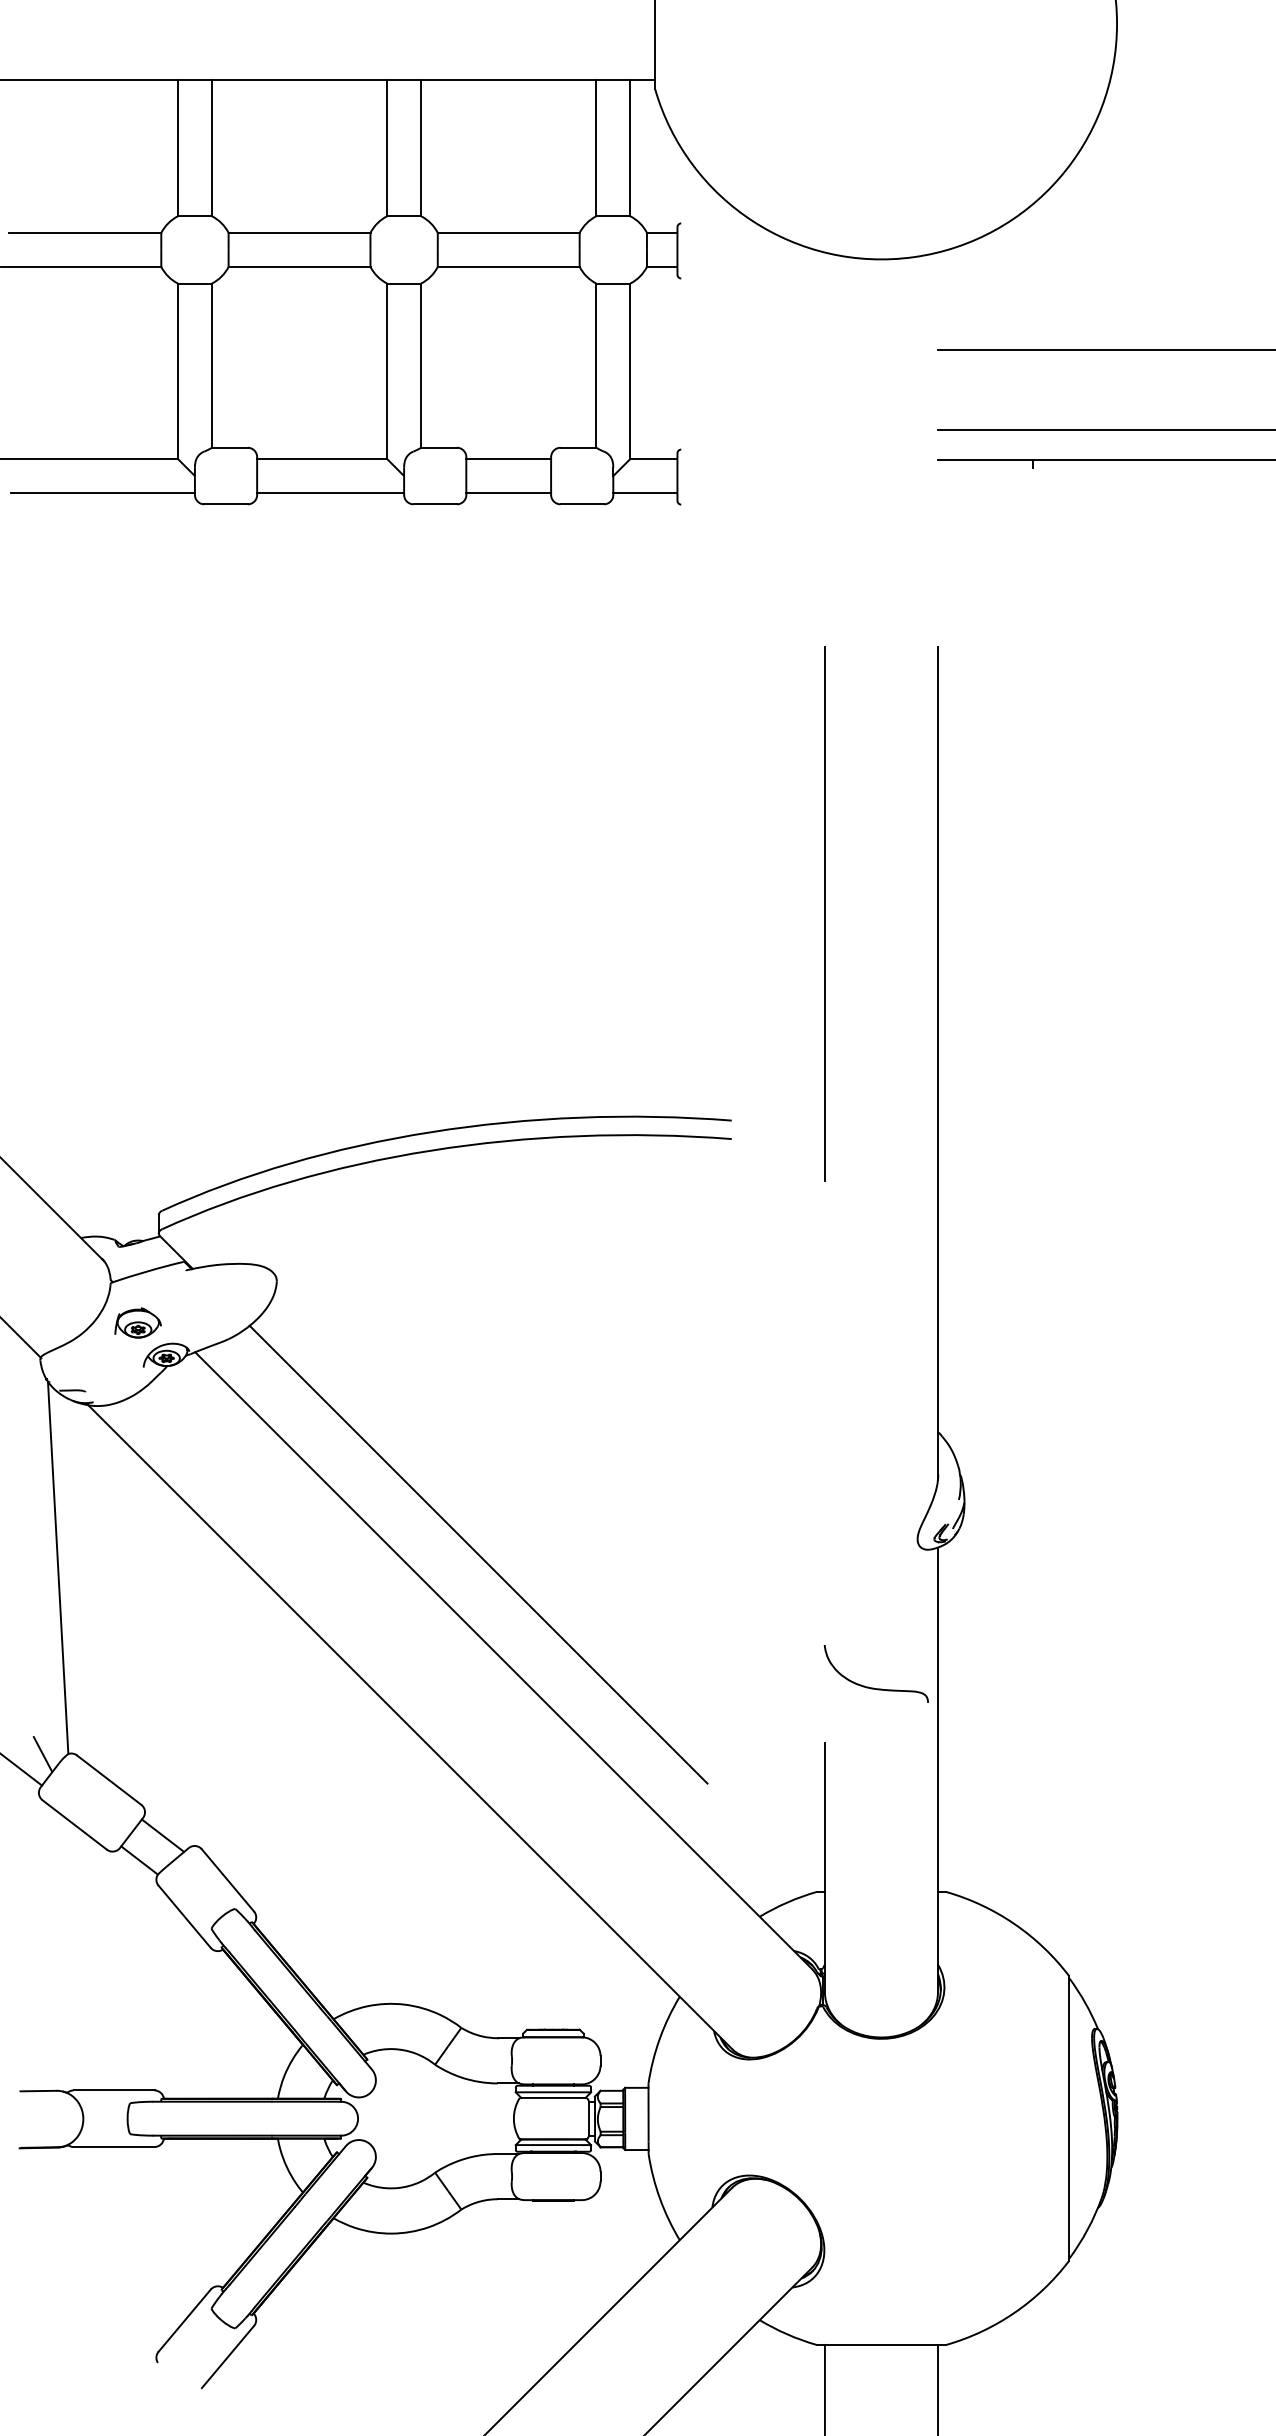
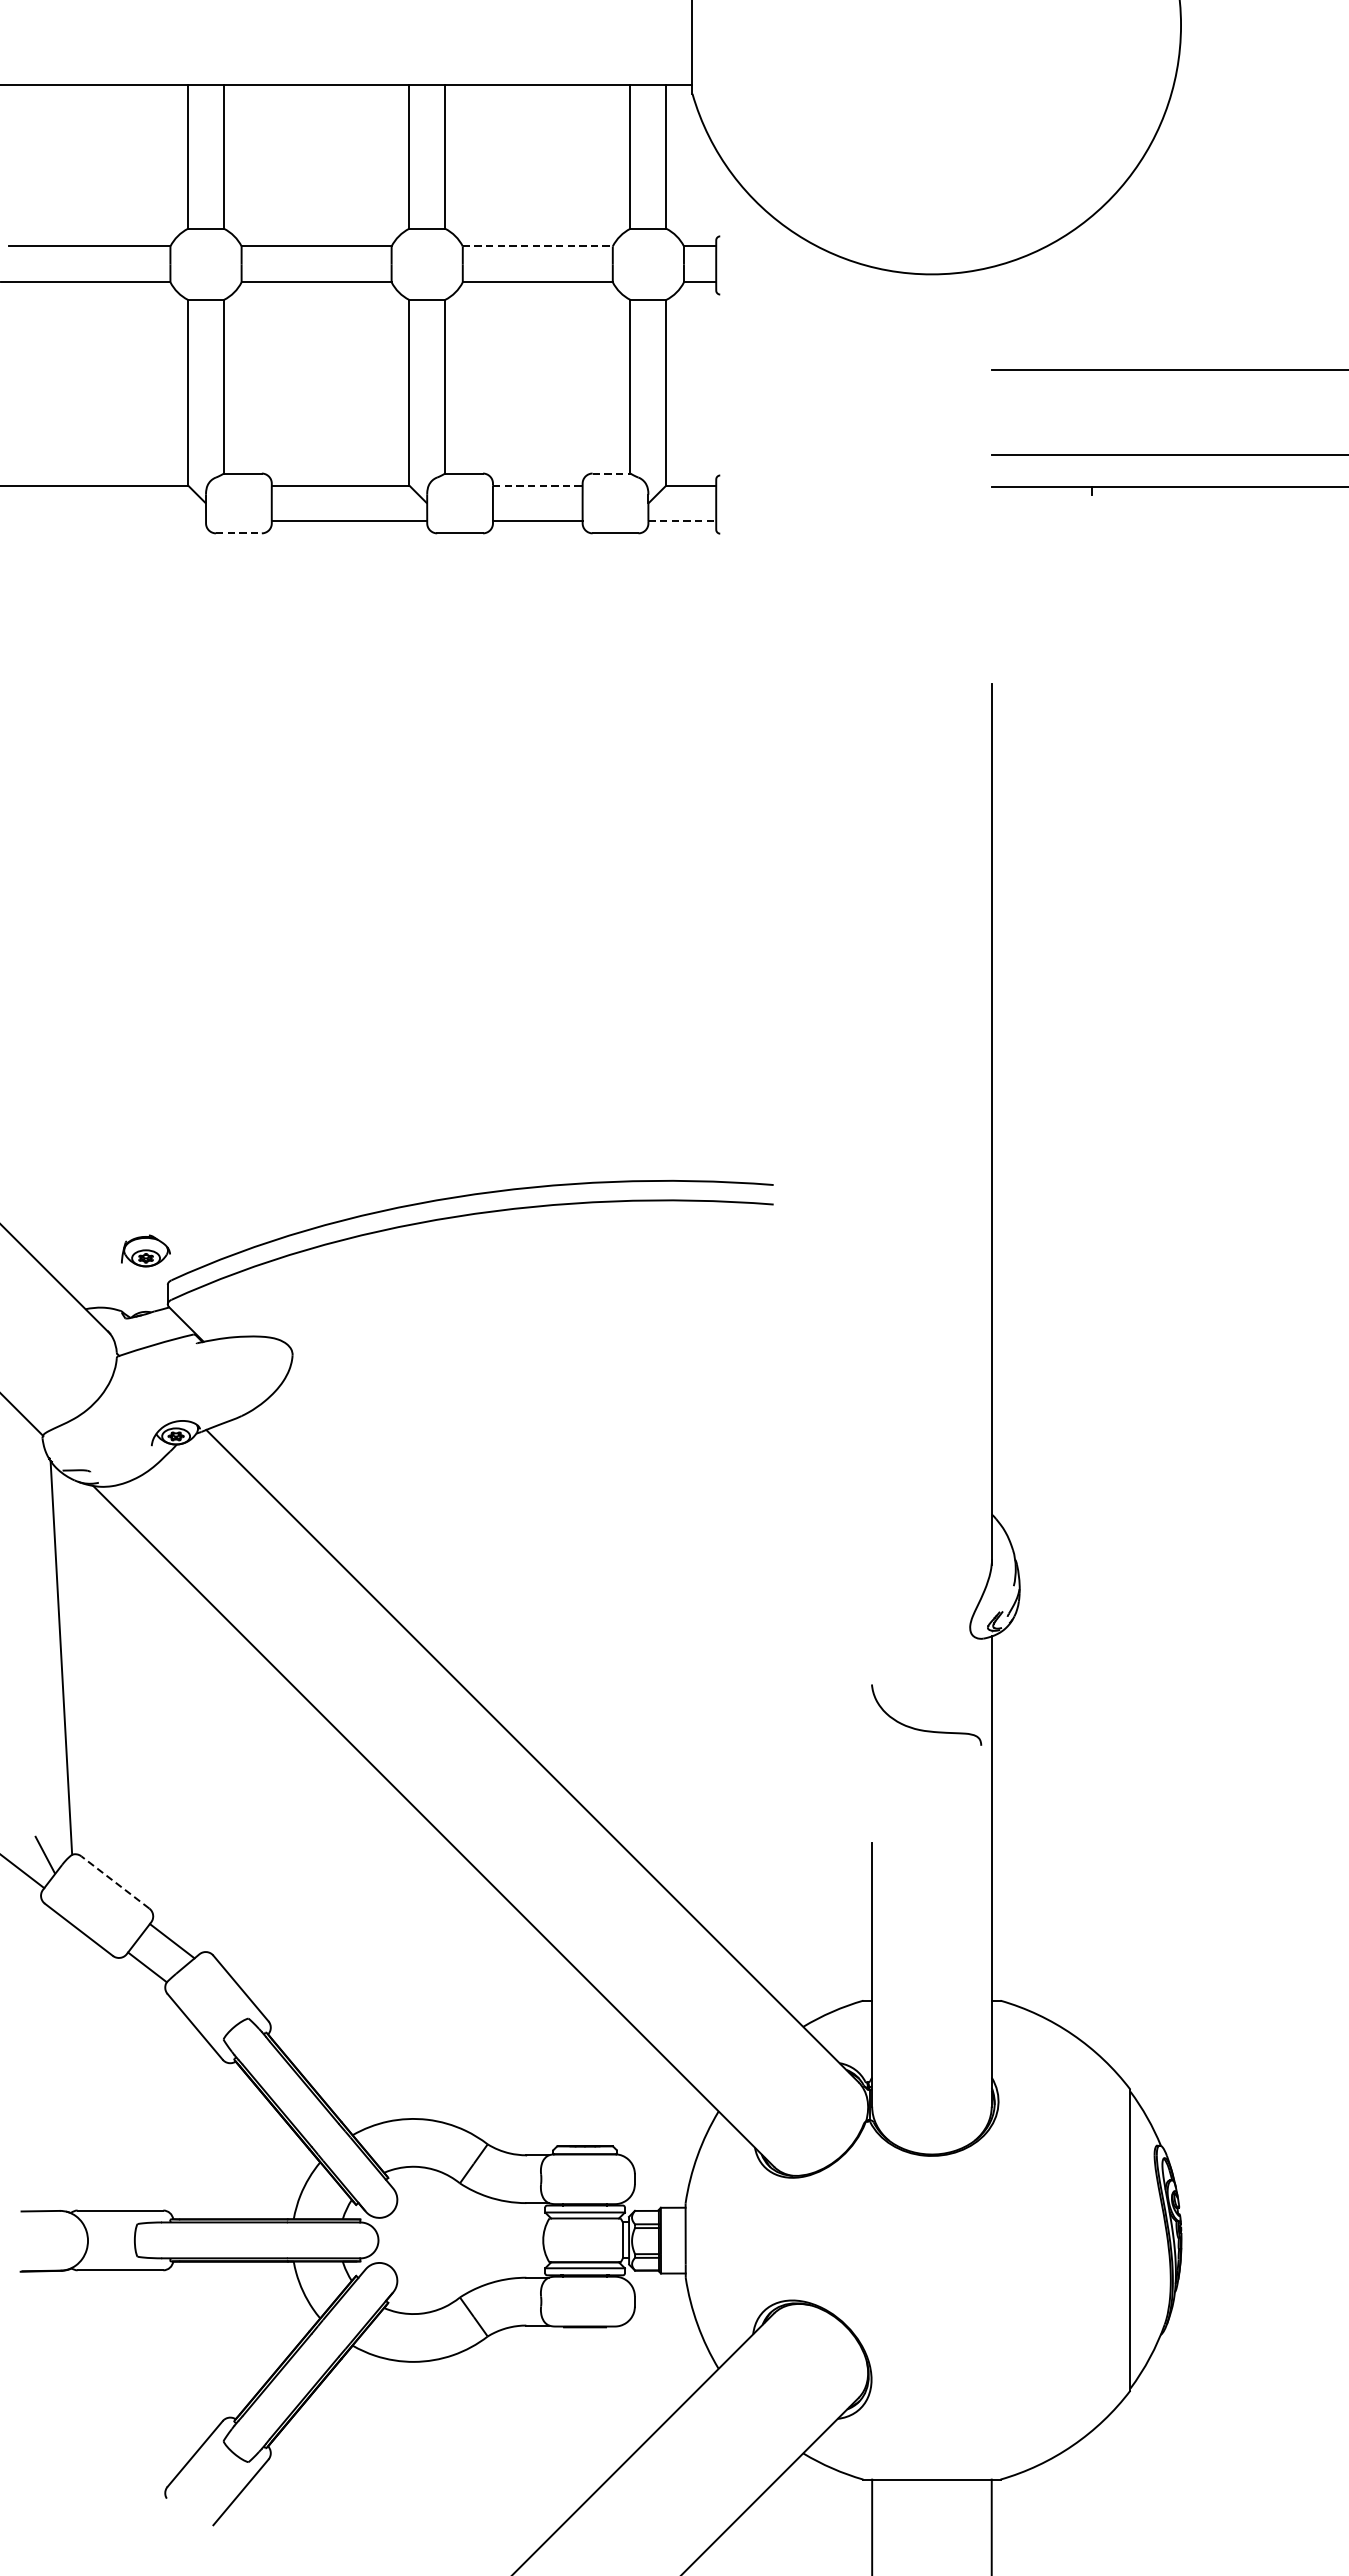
line: (508, 232) -> (537, 245), solid -> dashed
line: (578, 447) -> (611, 473), solid -> dashed
line: (509, 459) -> (538, 485), solid -> dashed
line: (102, 493) -> (108, 521), removed
line: (645, 493) -> (682, 521), solid -> dashed
line: (226, 504) -> (239, 533), solid -> dashed
line: (824, 913) -> (871, 966), removed
part: (137, 1322) -> (145, 1250), moved
line: (478, 1554) -> (505, 1643), removed
curve: (873, 1687) -> (923, 1729), moved
line: (109, 1780) -> (115, 1882), solid -> dashed

